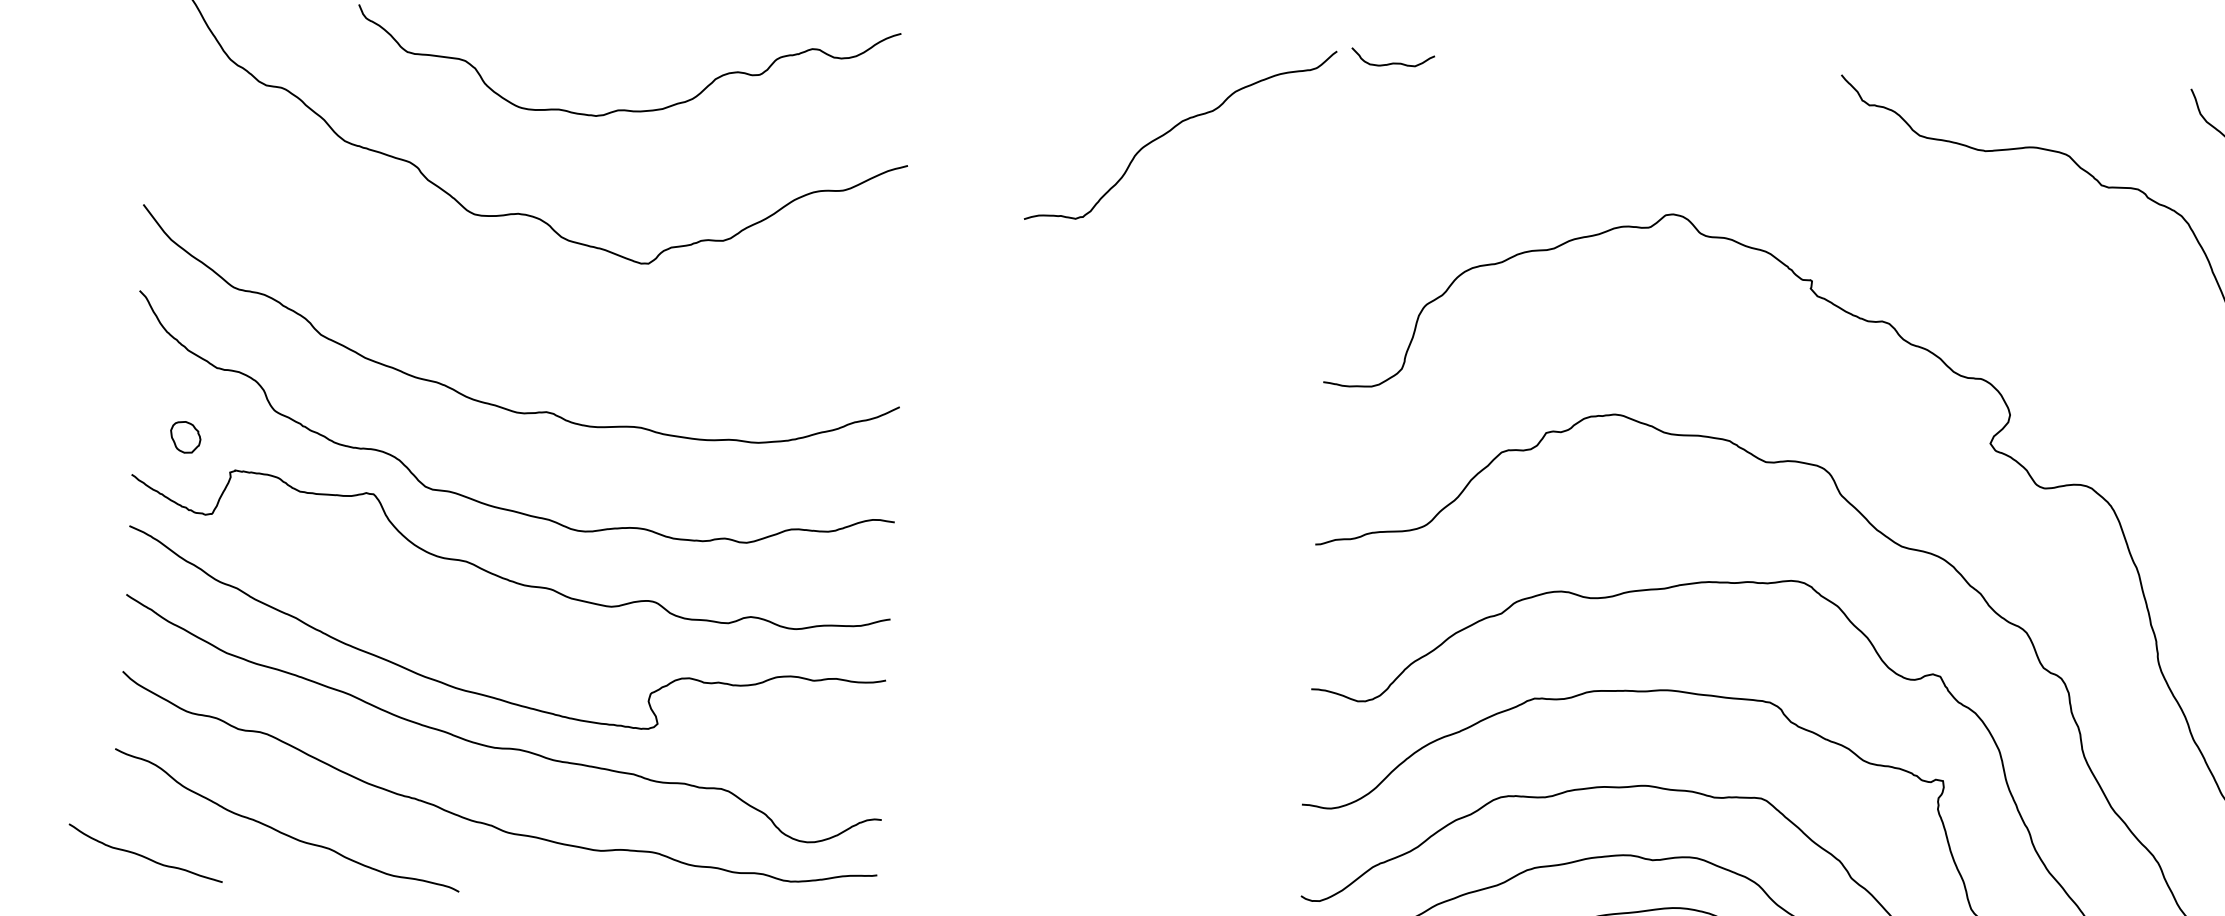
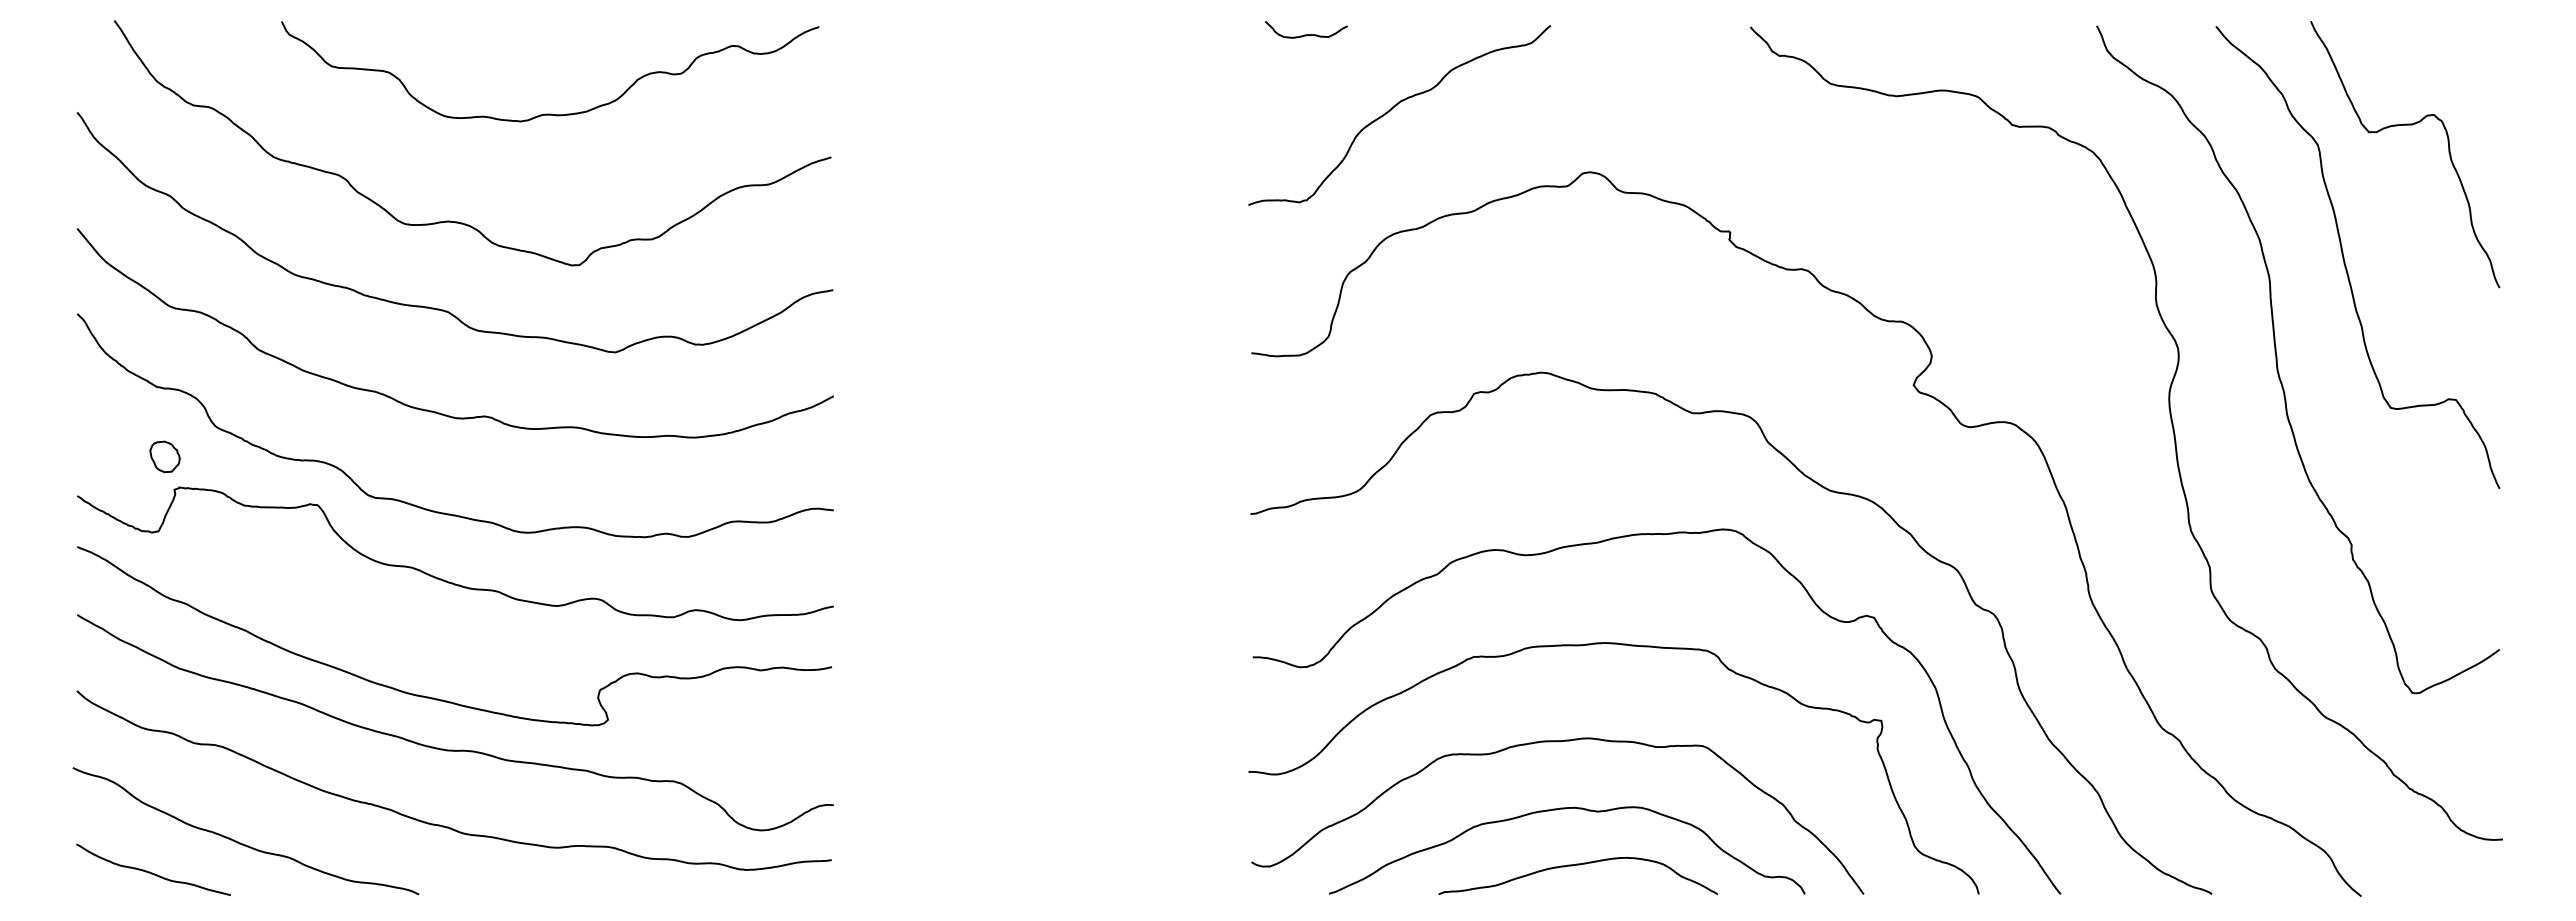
curve: (1174, 128) -> (1393, 108), moved
curve: (505, 301) -> (439, 308), added
part: (185, 436) -> (164, 456), moved
curve: (144, 855) -> (152, 872), moved

